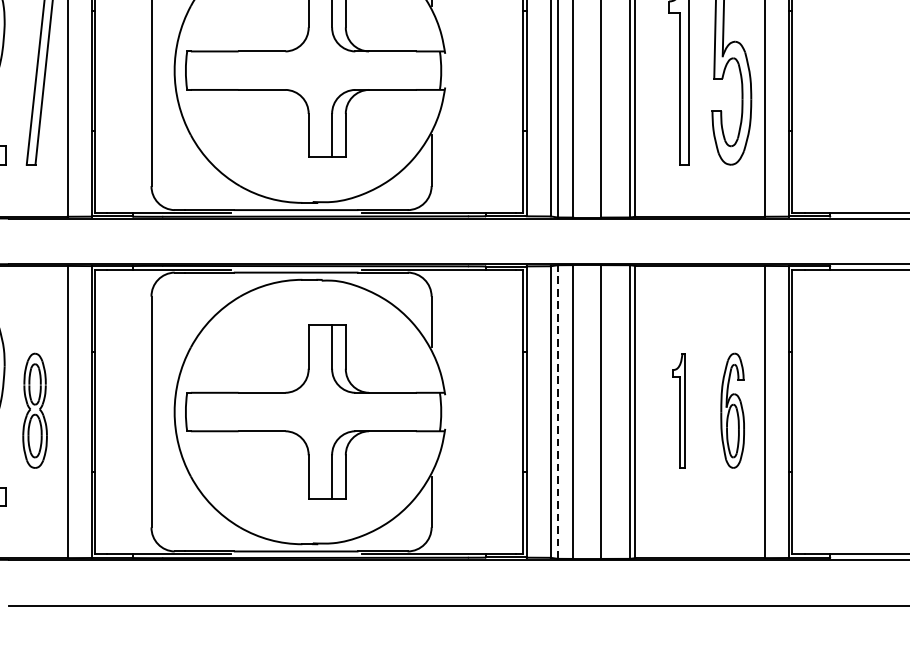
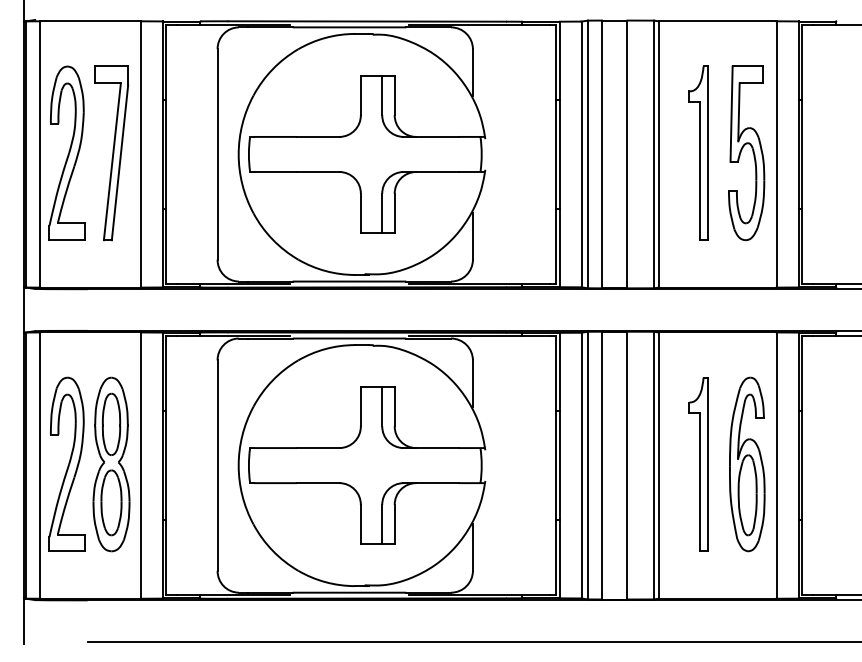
part: (35, 410) -> (111, 464), size x1.67
part: (679, 410) -> (698, 464), size x1.67
part: (732, 410) -> (747, 464), size x1.67
line: (557, 411) -> (587, 465), dashed -> solid

